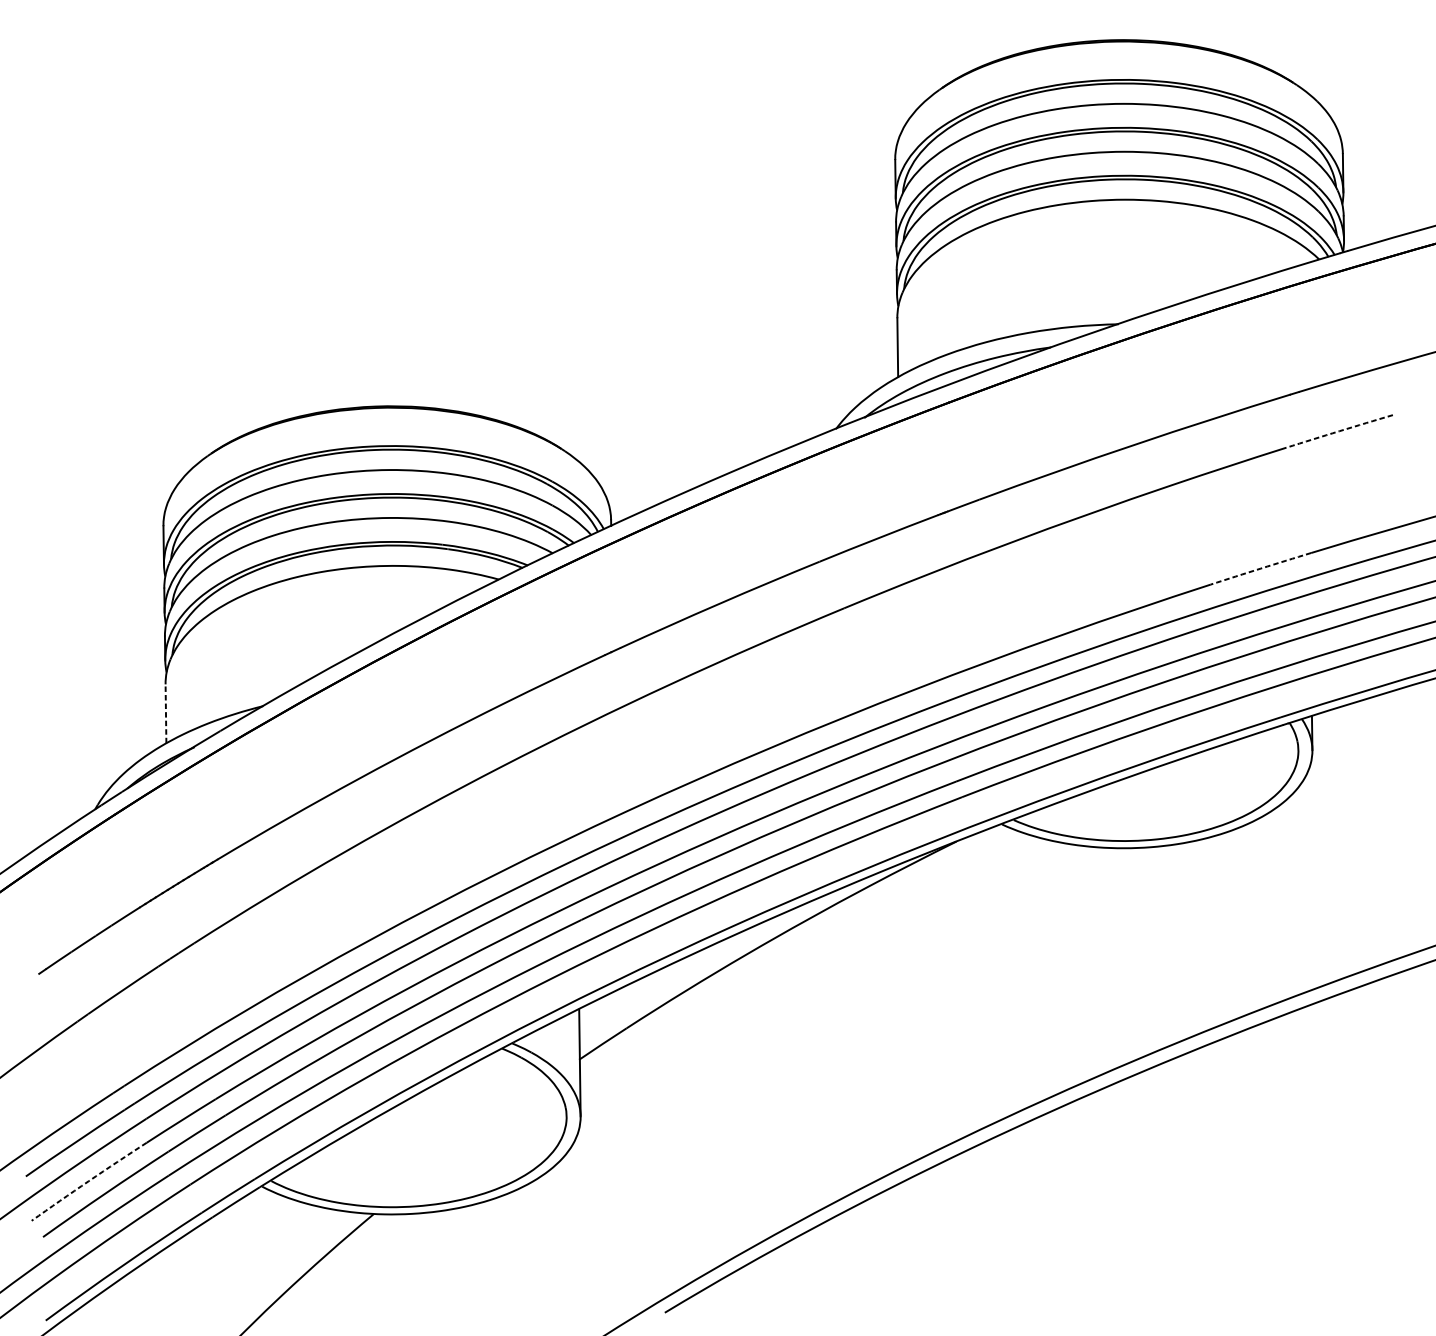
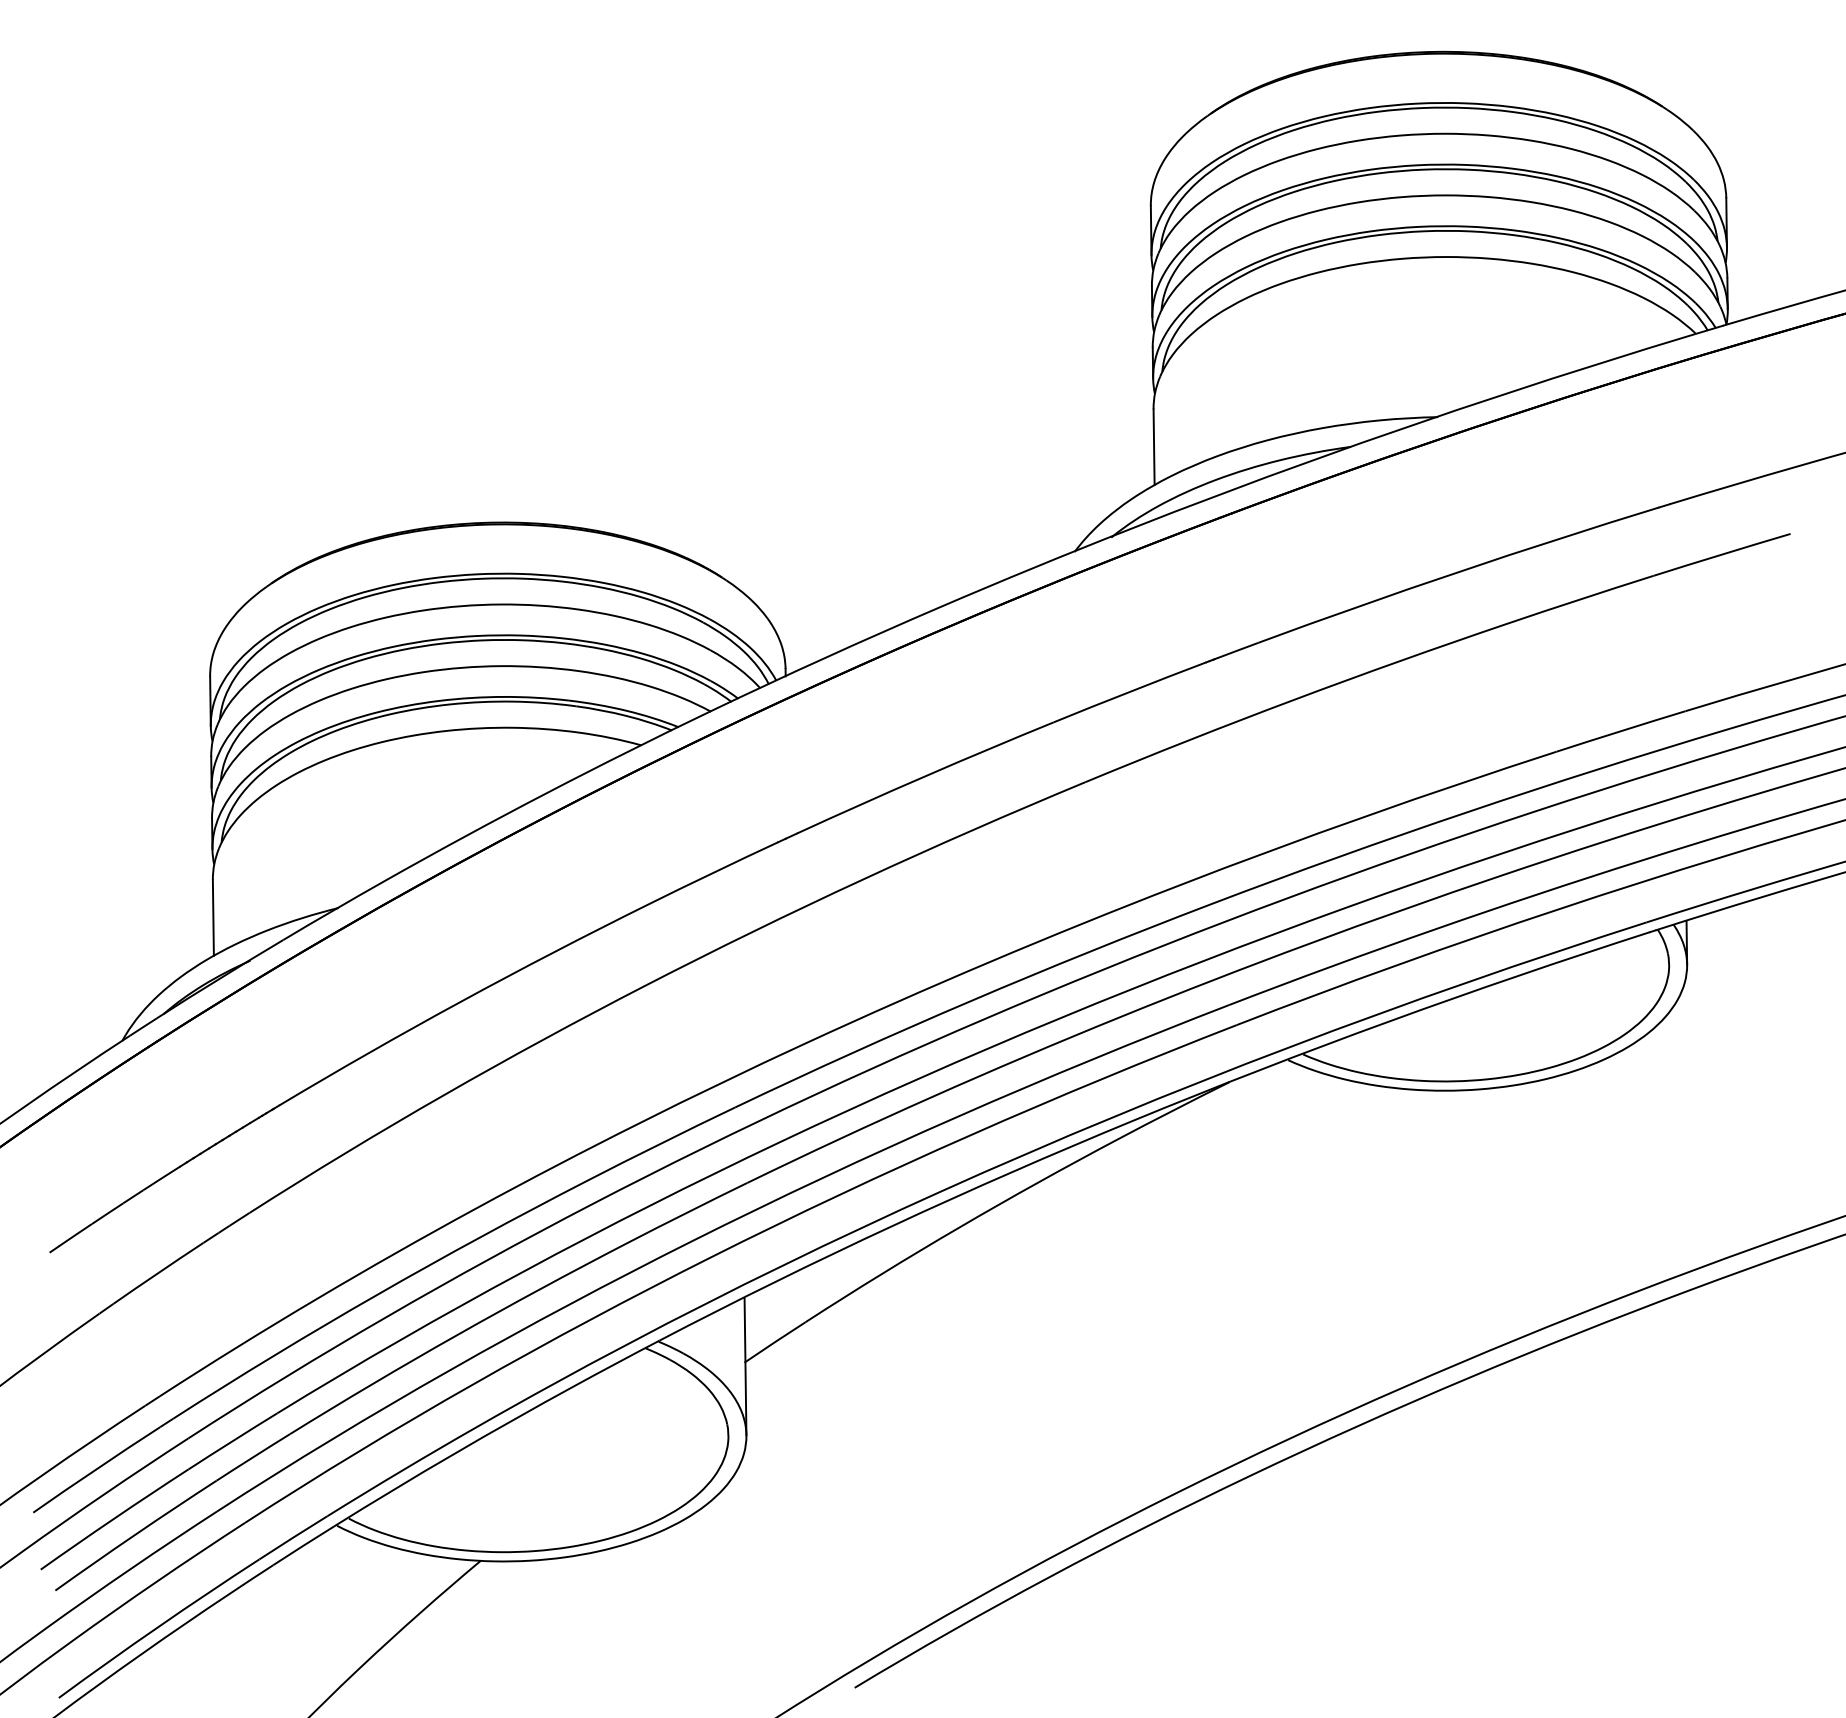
arc: (1339, 431) -> (1721, 554), dashed -> solid
arc: (1260, 568) -> (1620, 731), dashed -> solid
line: (166, 713) -> (213, 917), dashed -> solid
arc: (89, 1181) -> (114, 1518), dashed -> solid

